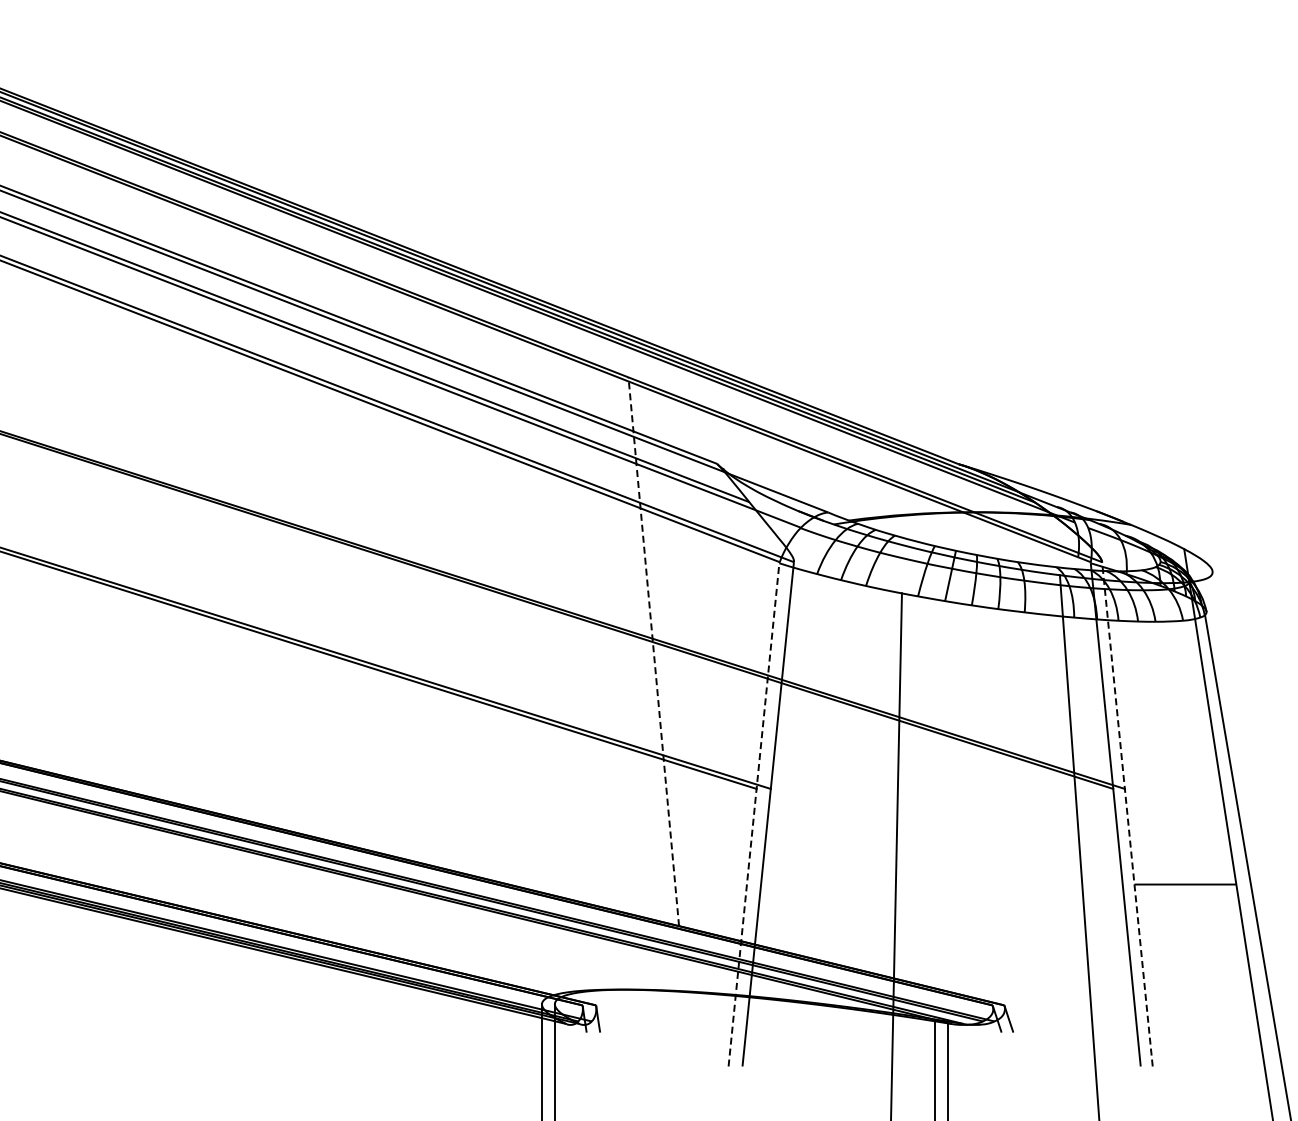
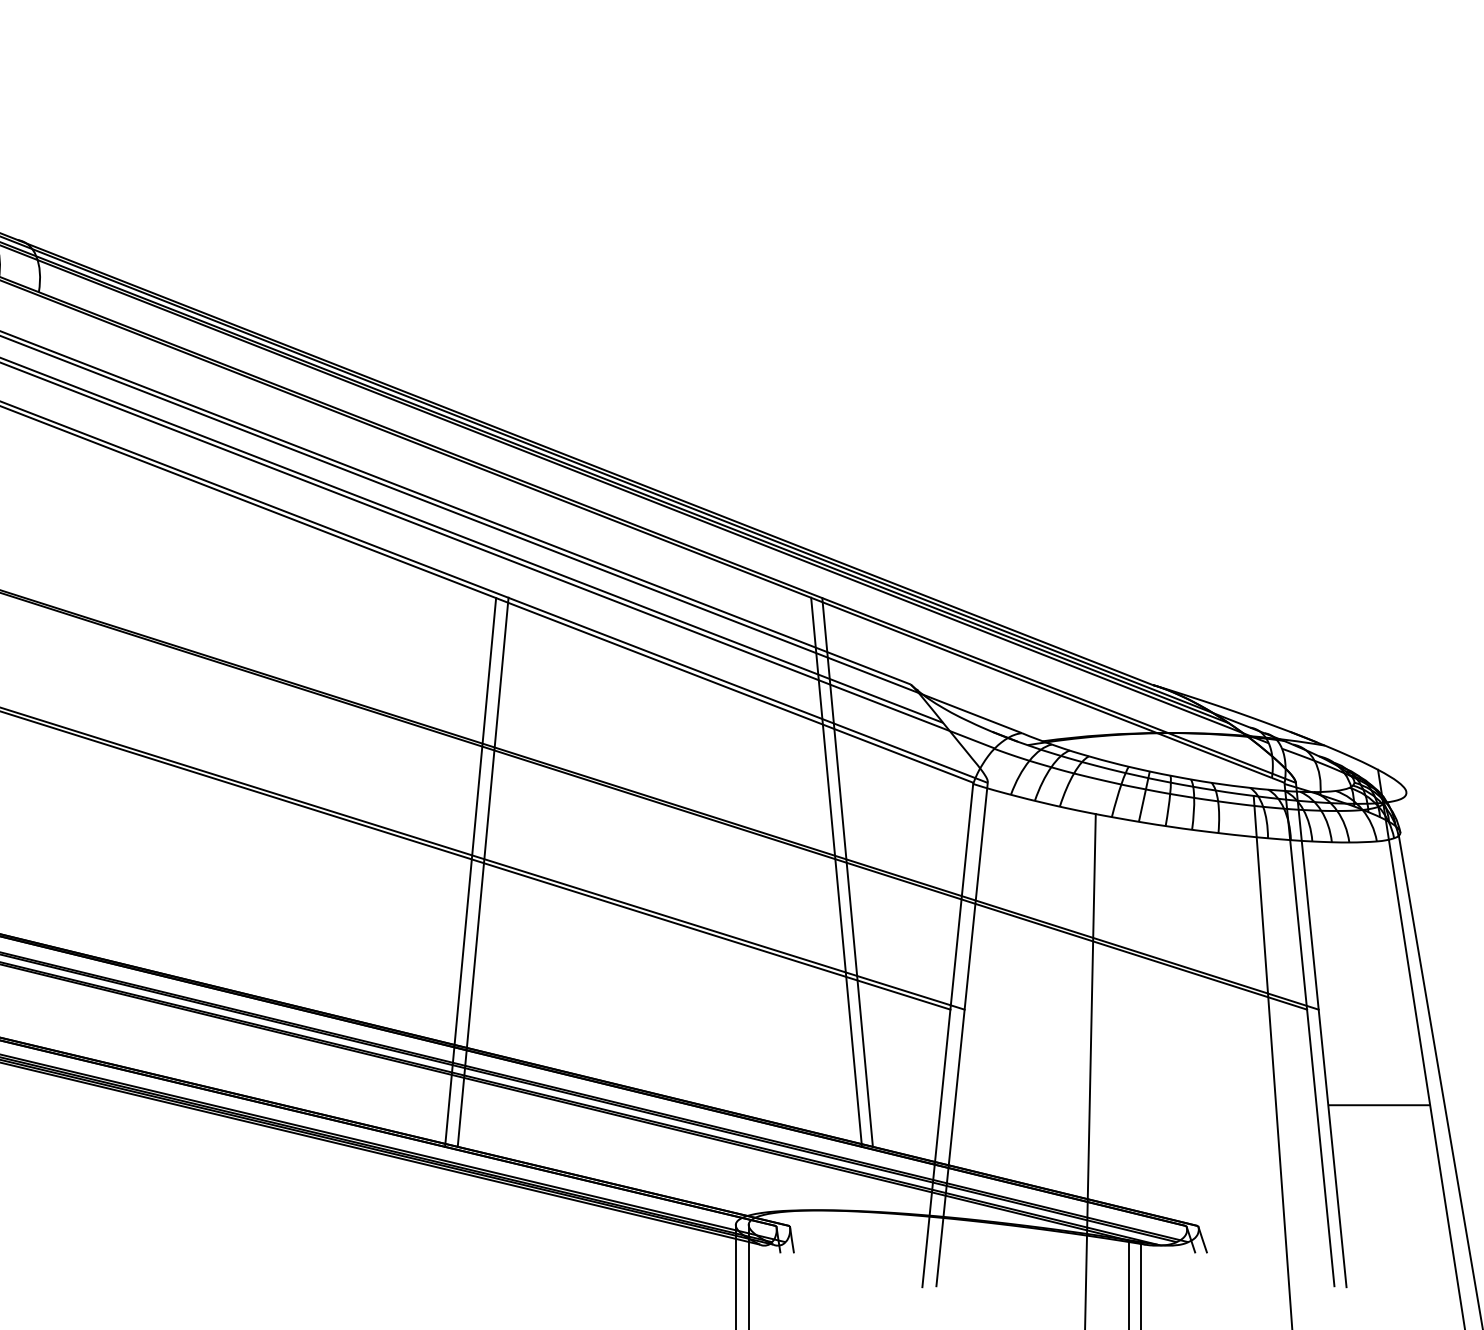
line: (288, 650) -> (482, 871), added
line: (642, 650) -> (836, 871), added
line: (653, 650) -> (847, 871), dashed -> solid
line: (276, 651) -> (470, 872), added
line: (1127, 813) -> (1321, 1034), dashed -> solid
line: (753, 814) -> (947, 1035), dashed -> solid

